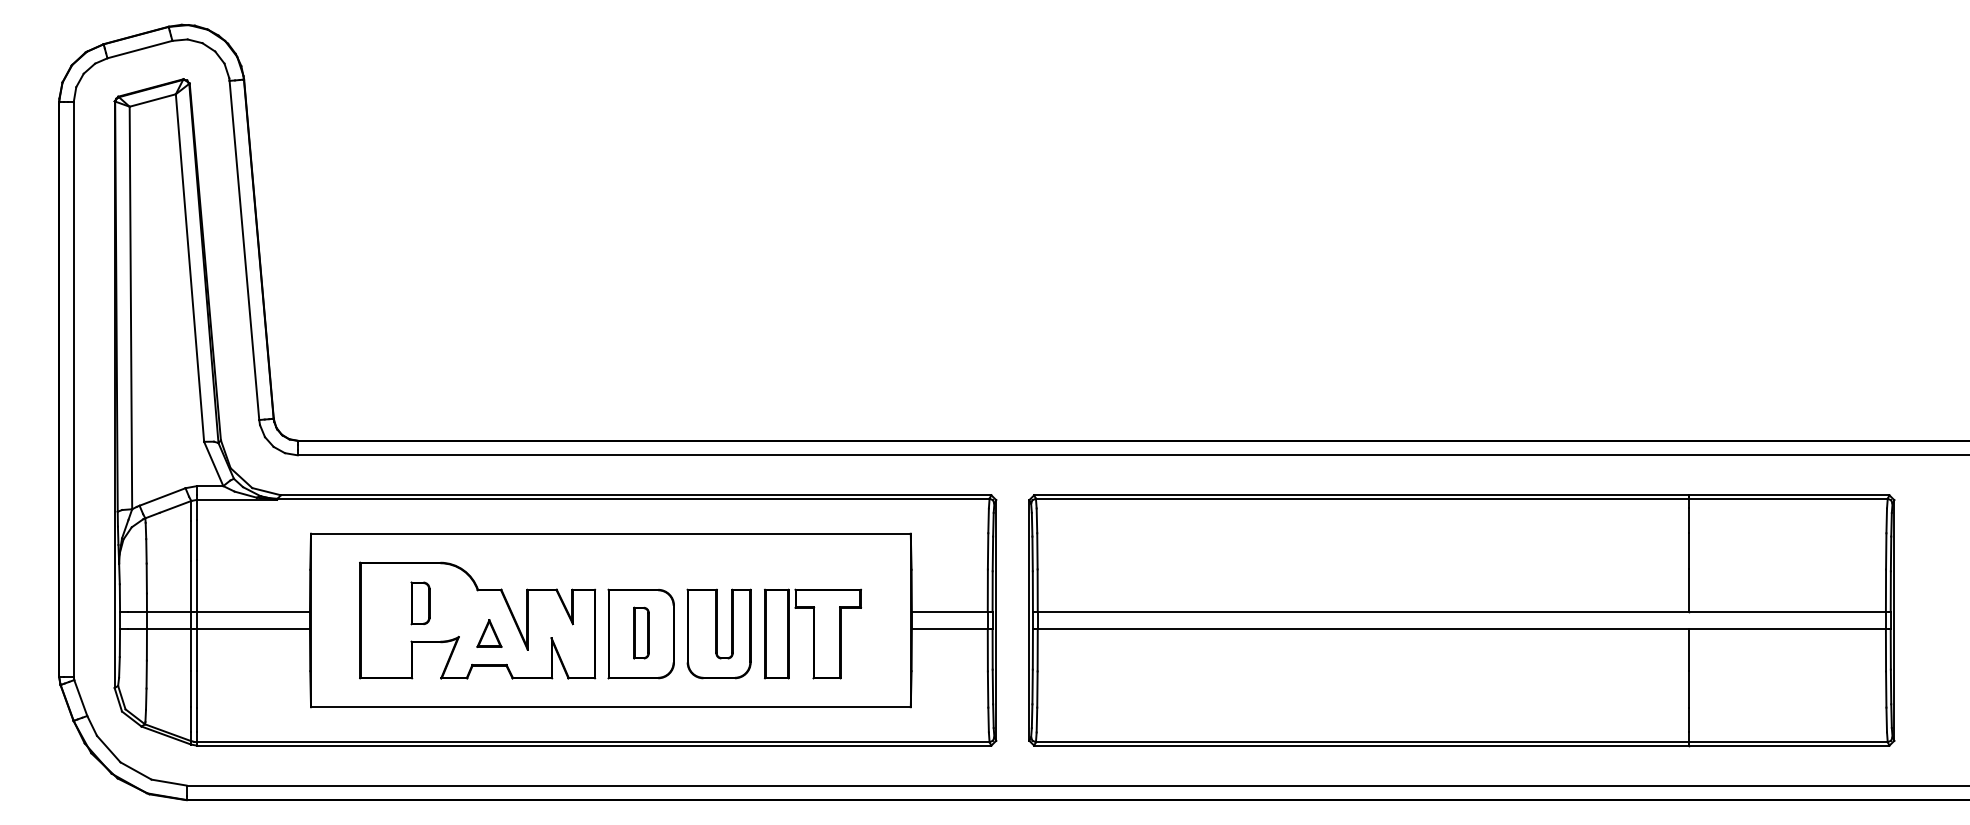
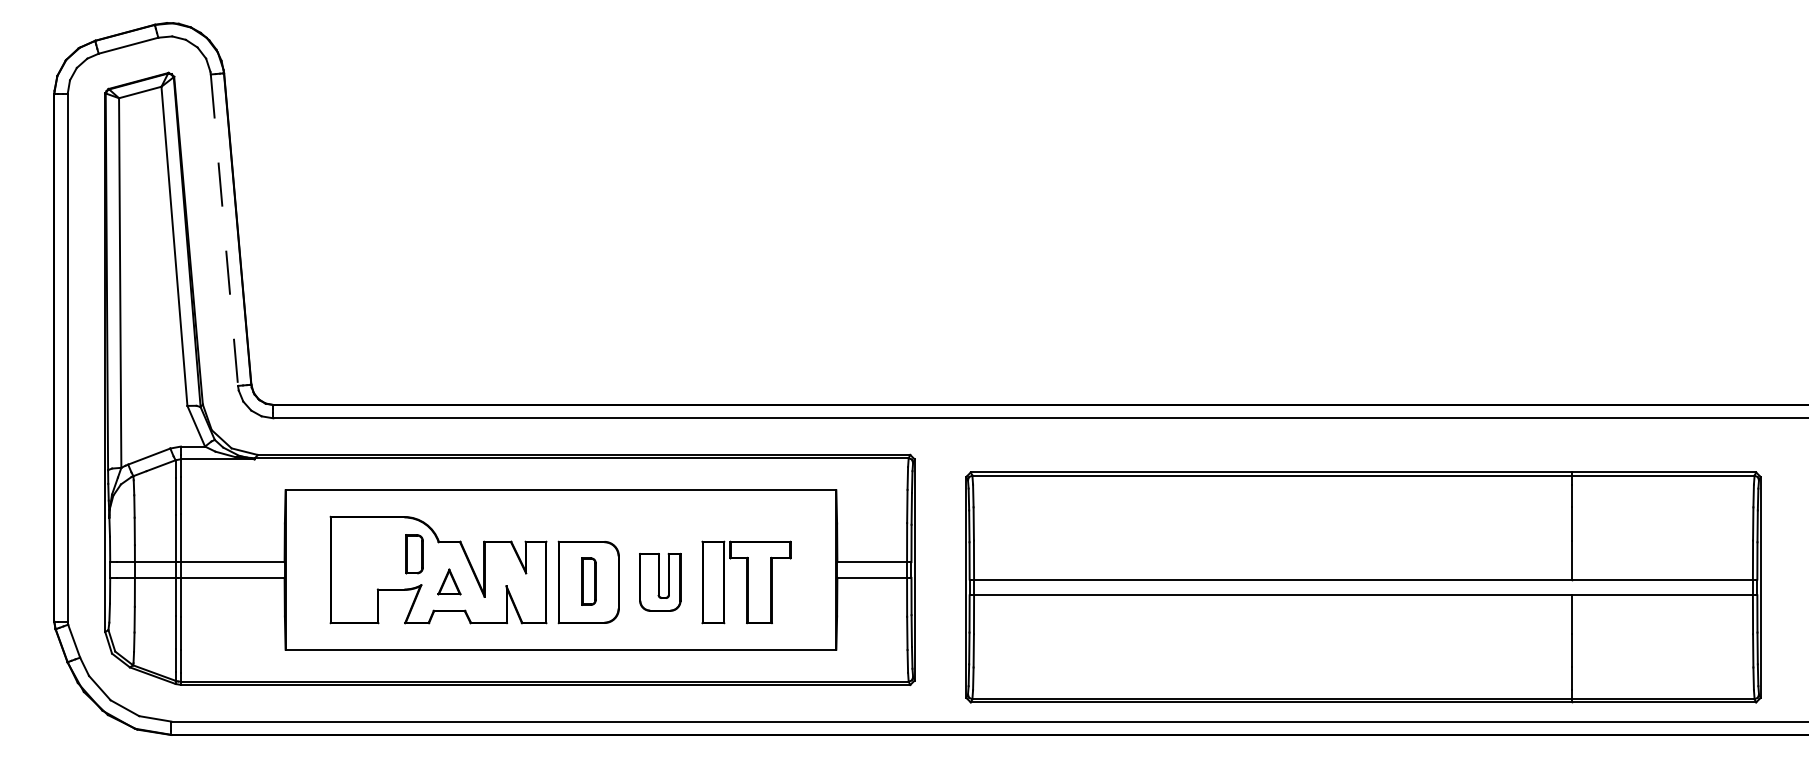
line: (244, 250) -> (224, 230), solid -> dashed
part: (420, 603) -> (414, 554), moved
part: (1461, 620) -> (1363, 587), moved
part: (718, 633) -> (659, 581), size x0.7

